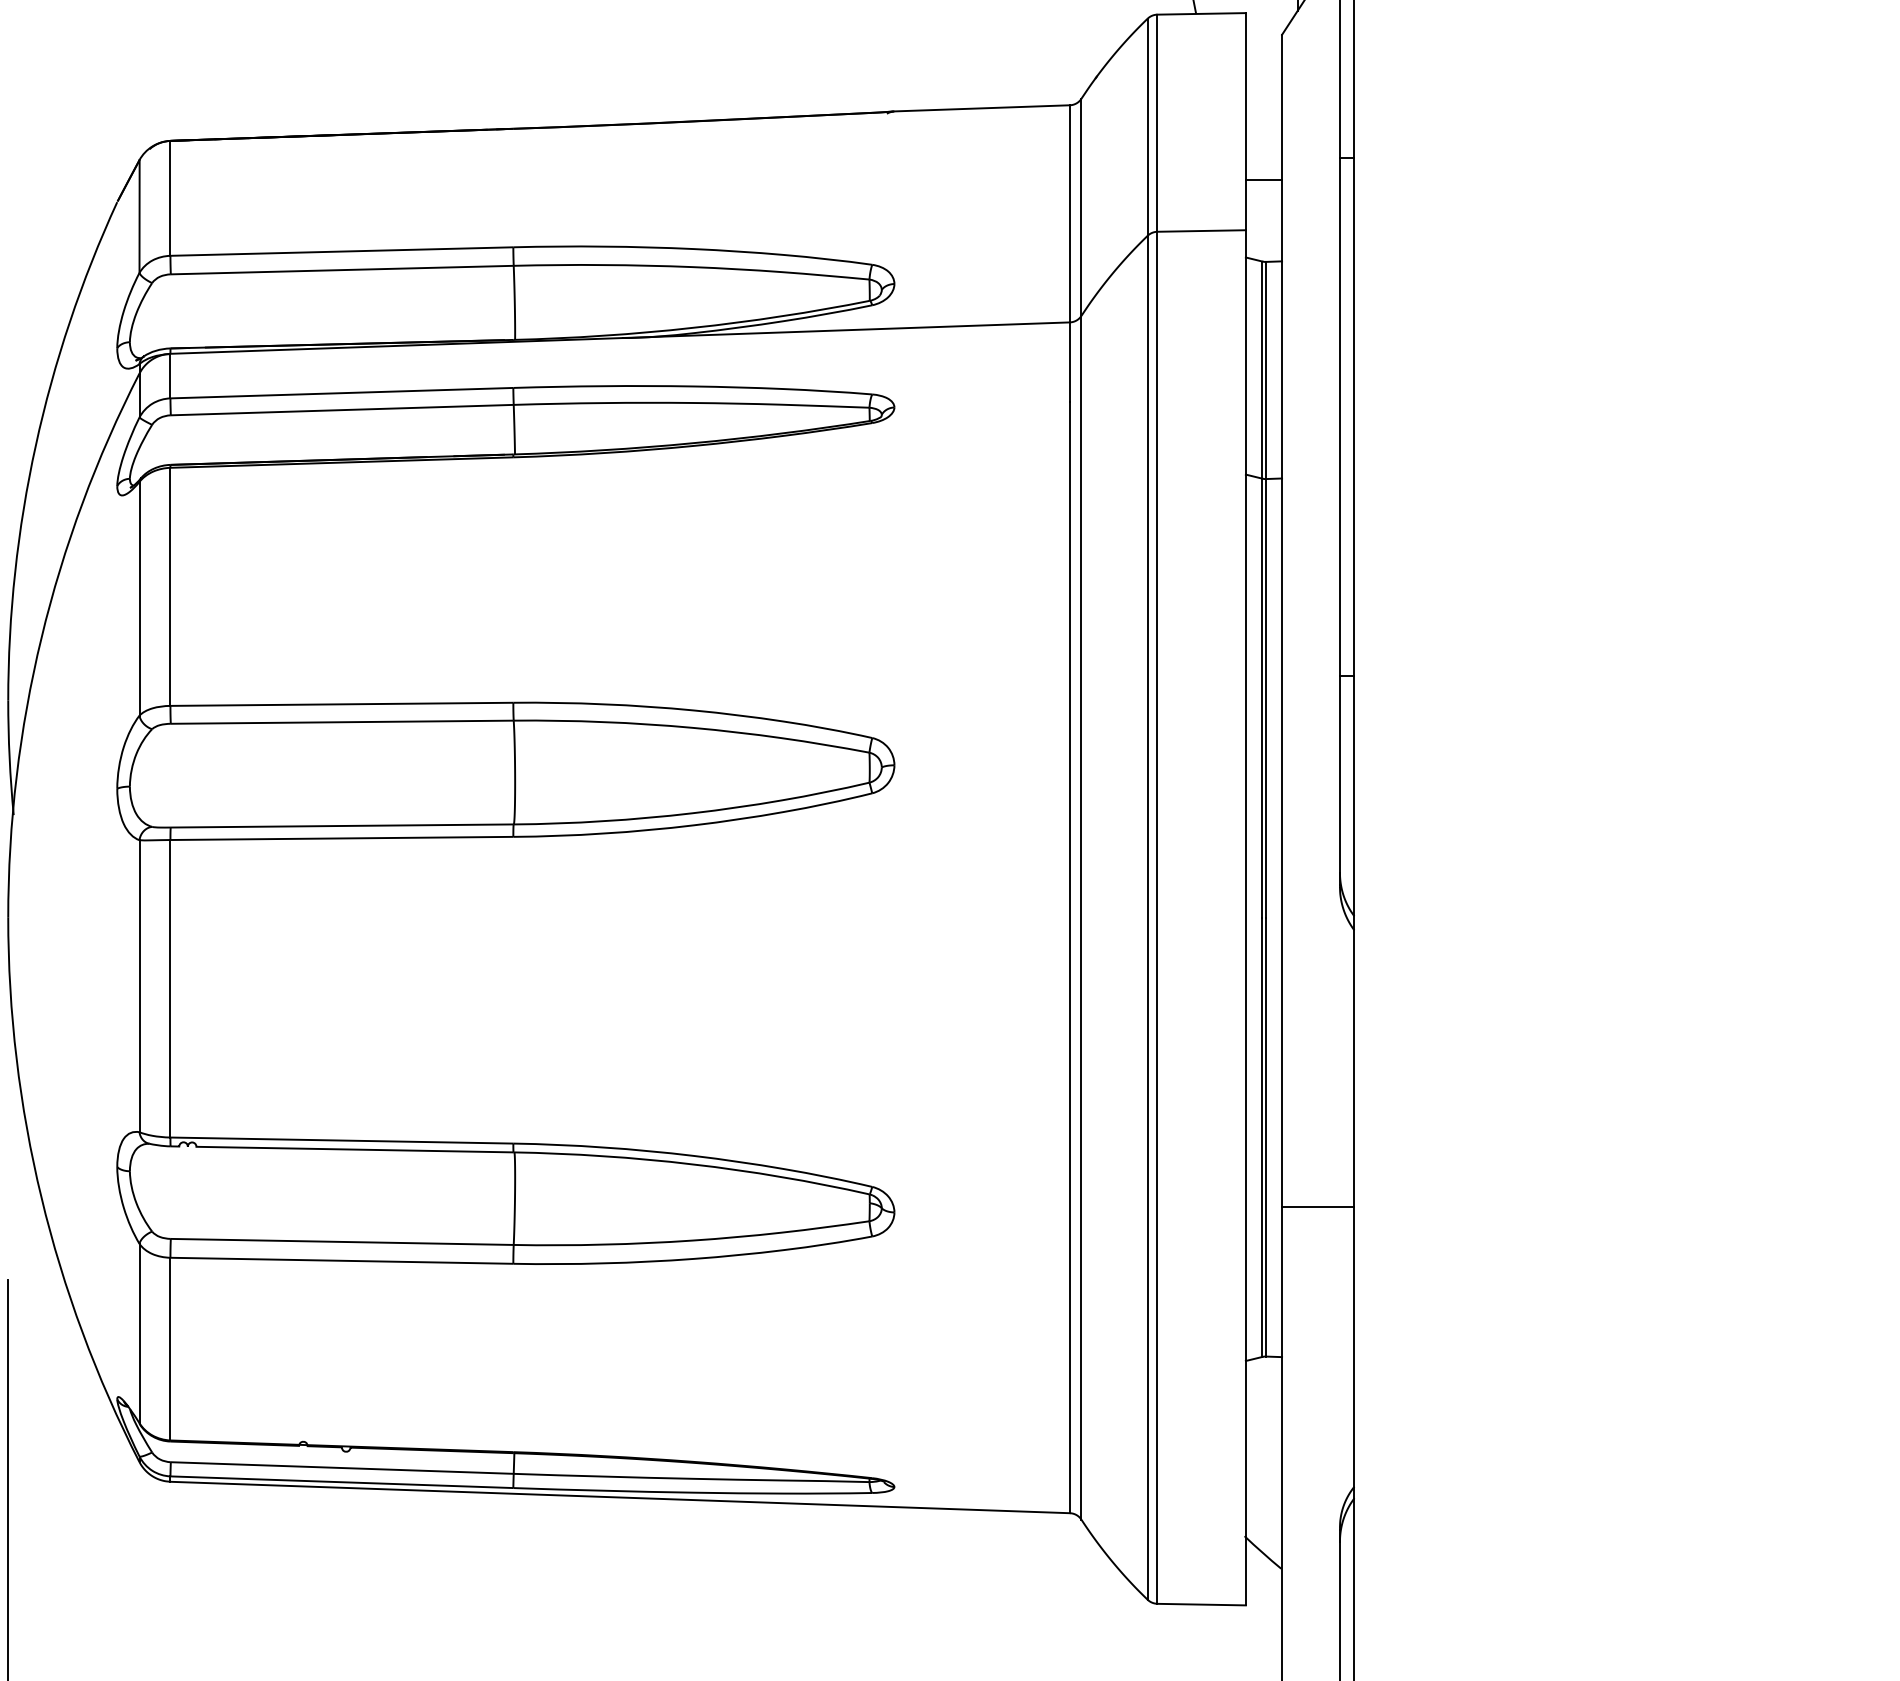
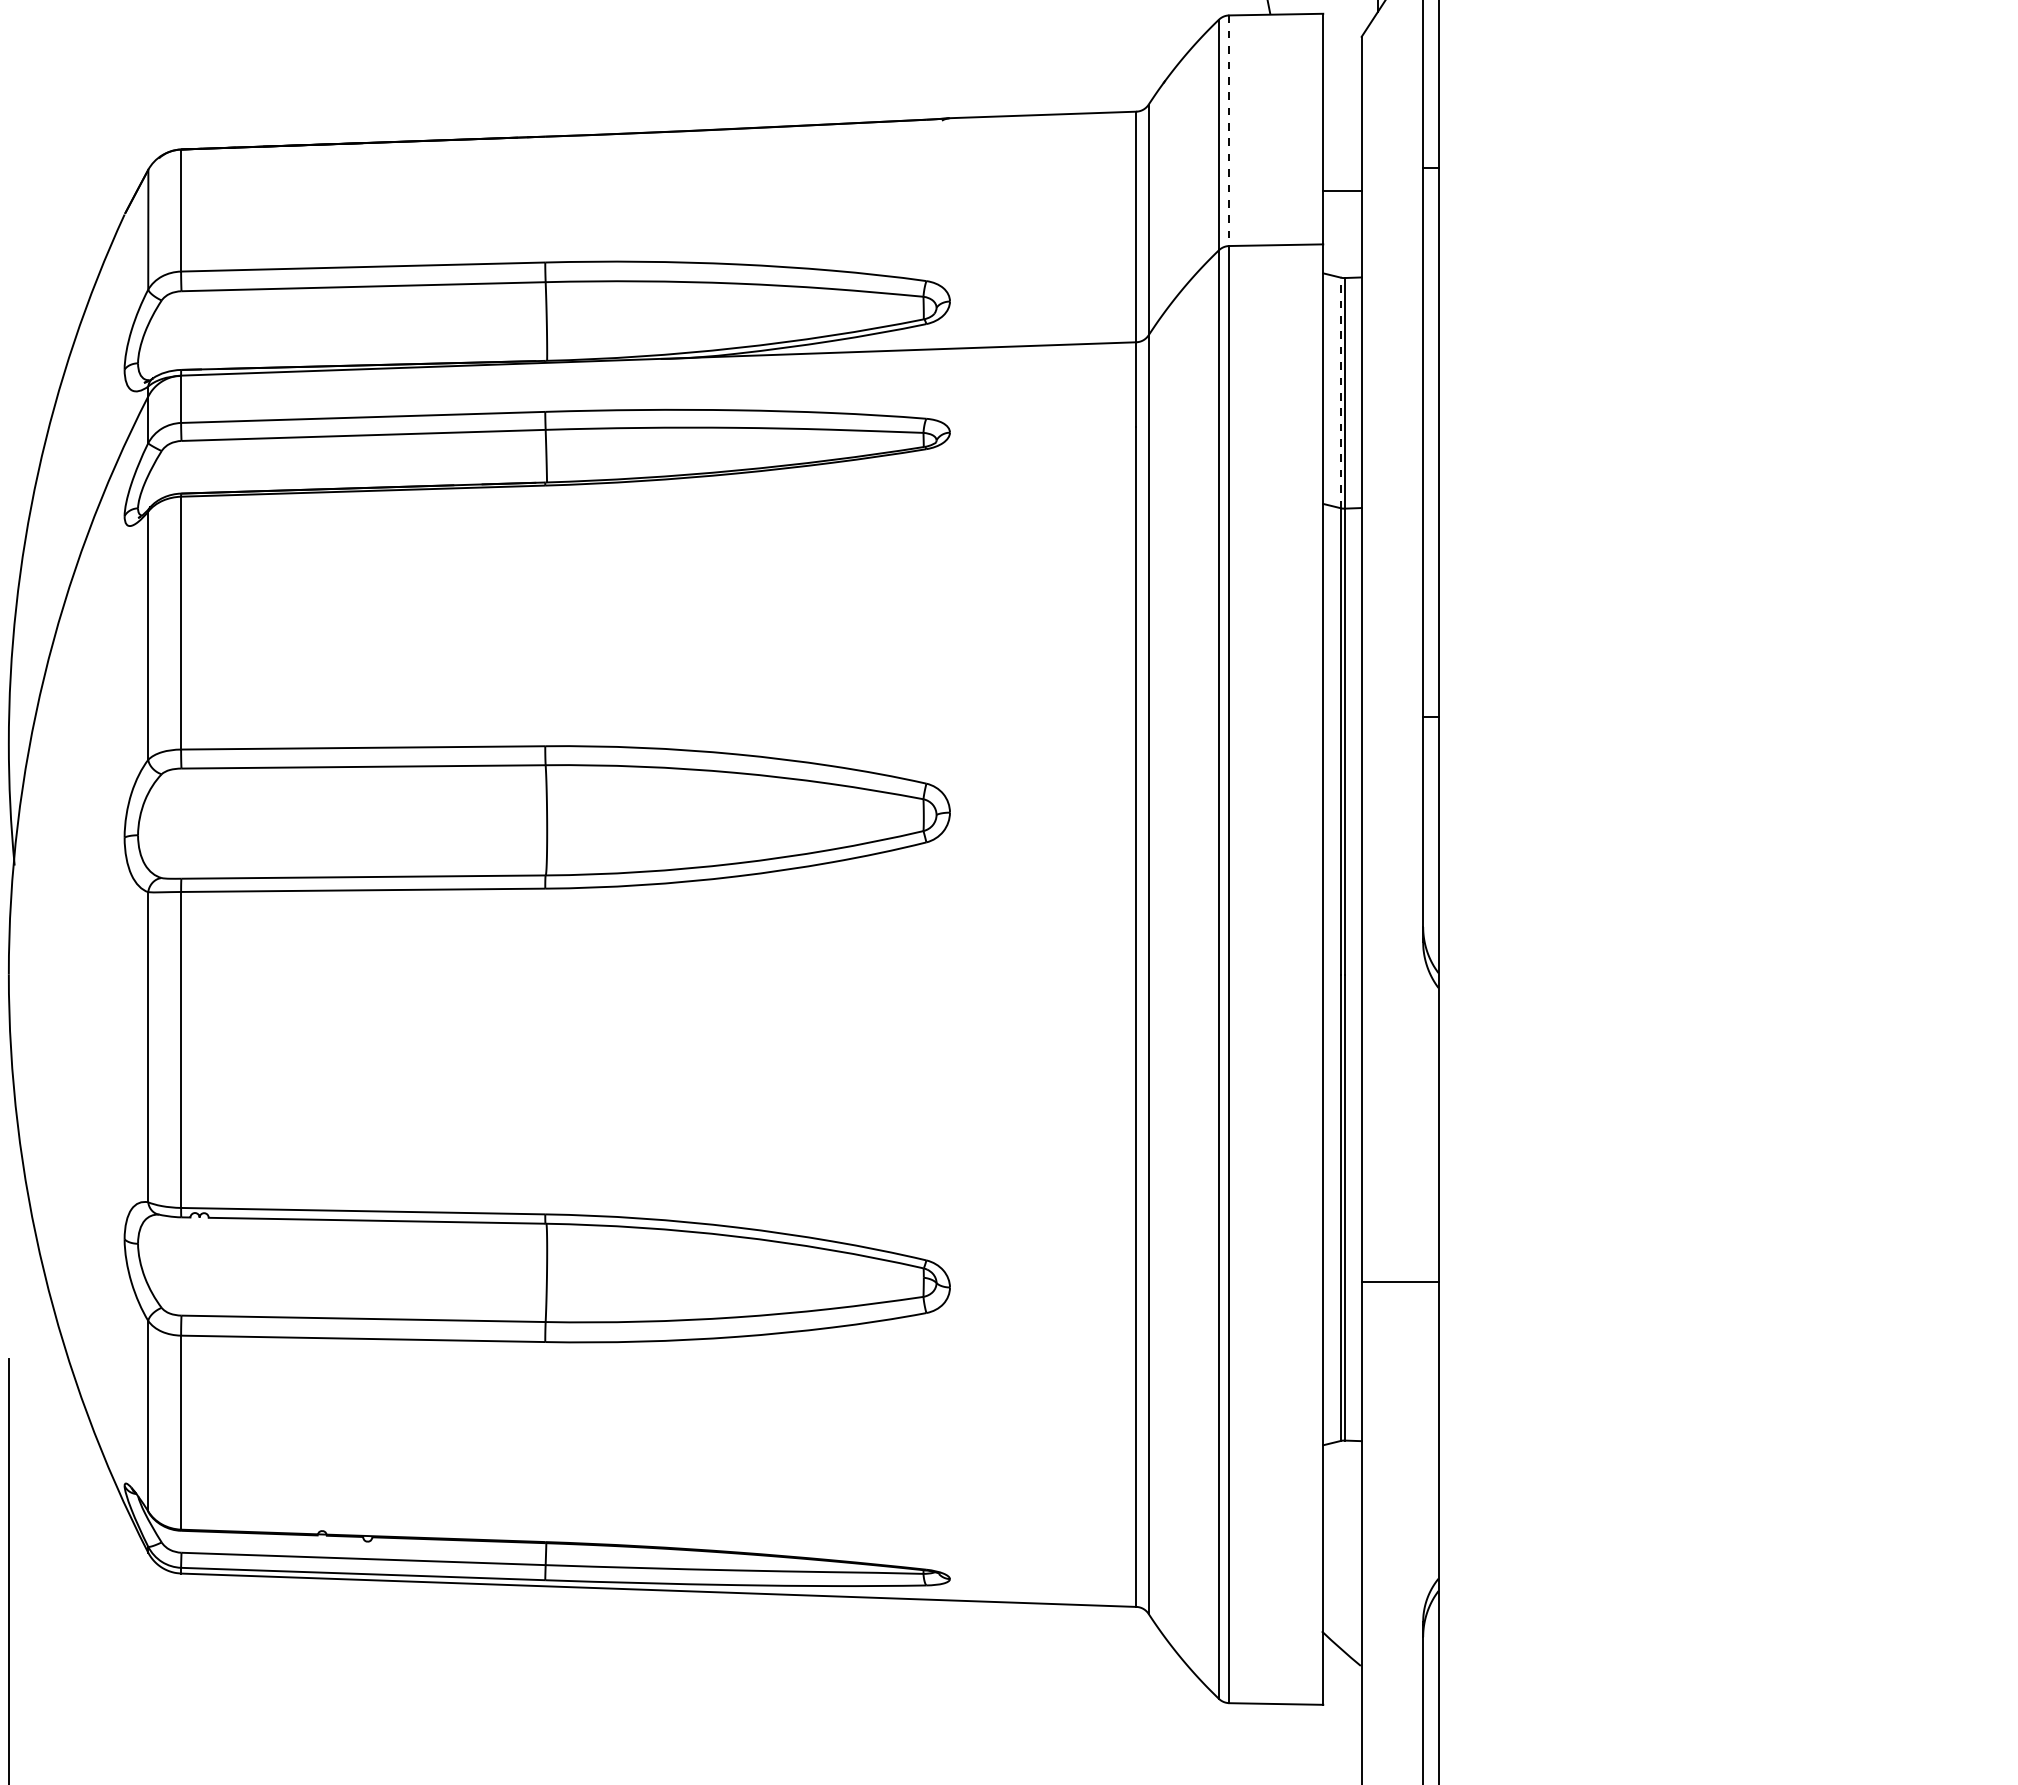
line: (1157, 123) -> (1229, 131), solid -> dashed
line: (1262, 369) -> (1340, 392), solid -> dashed

